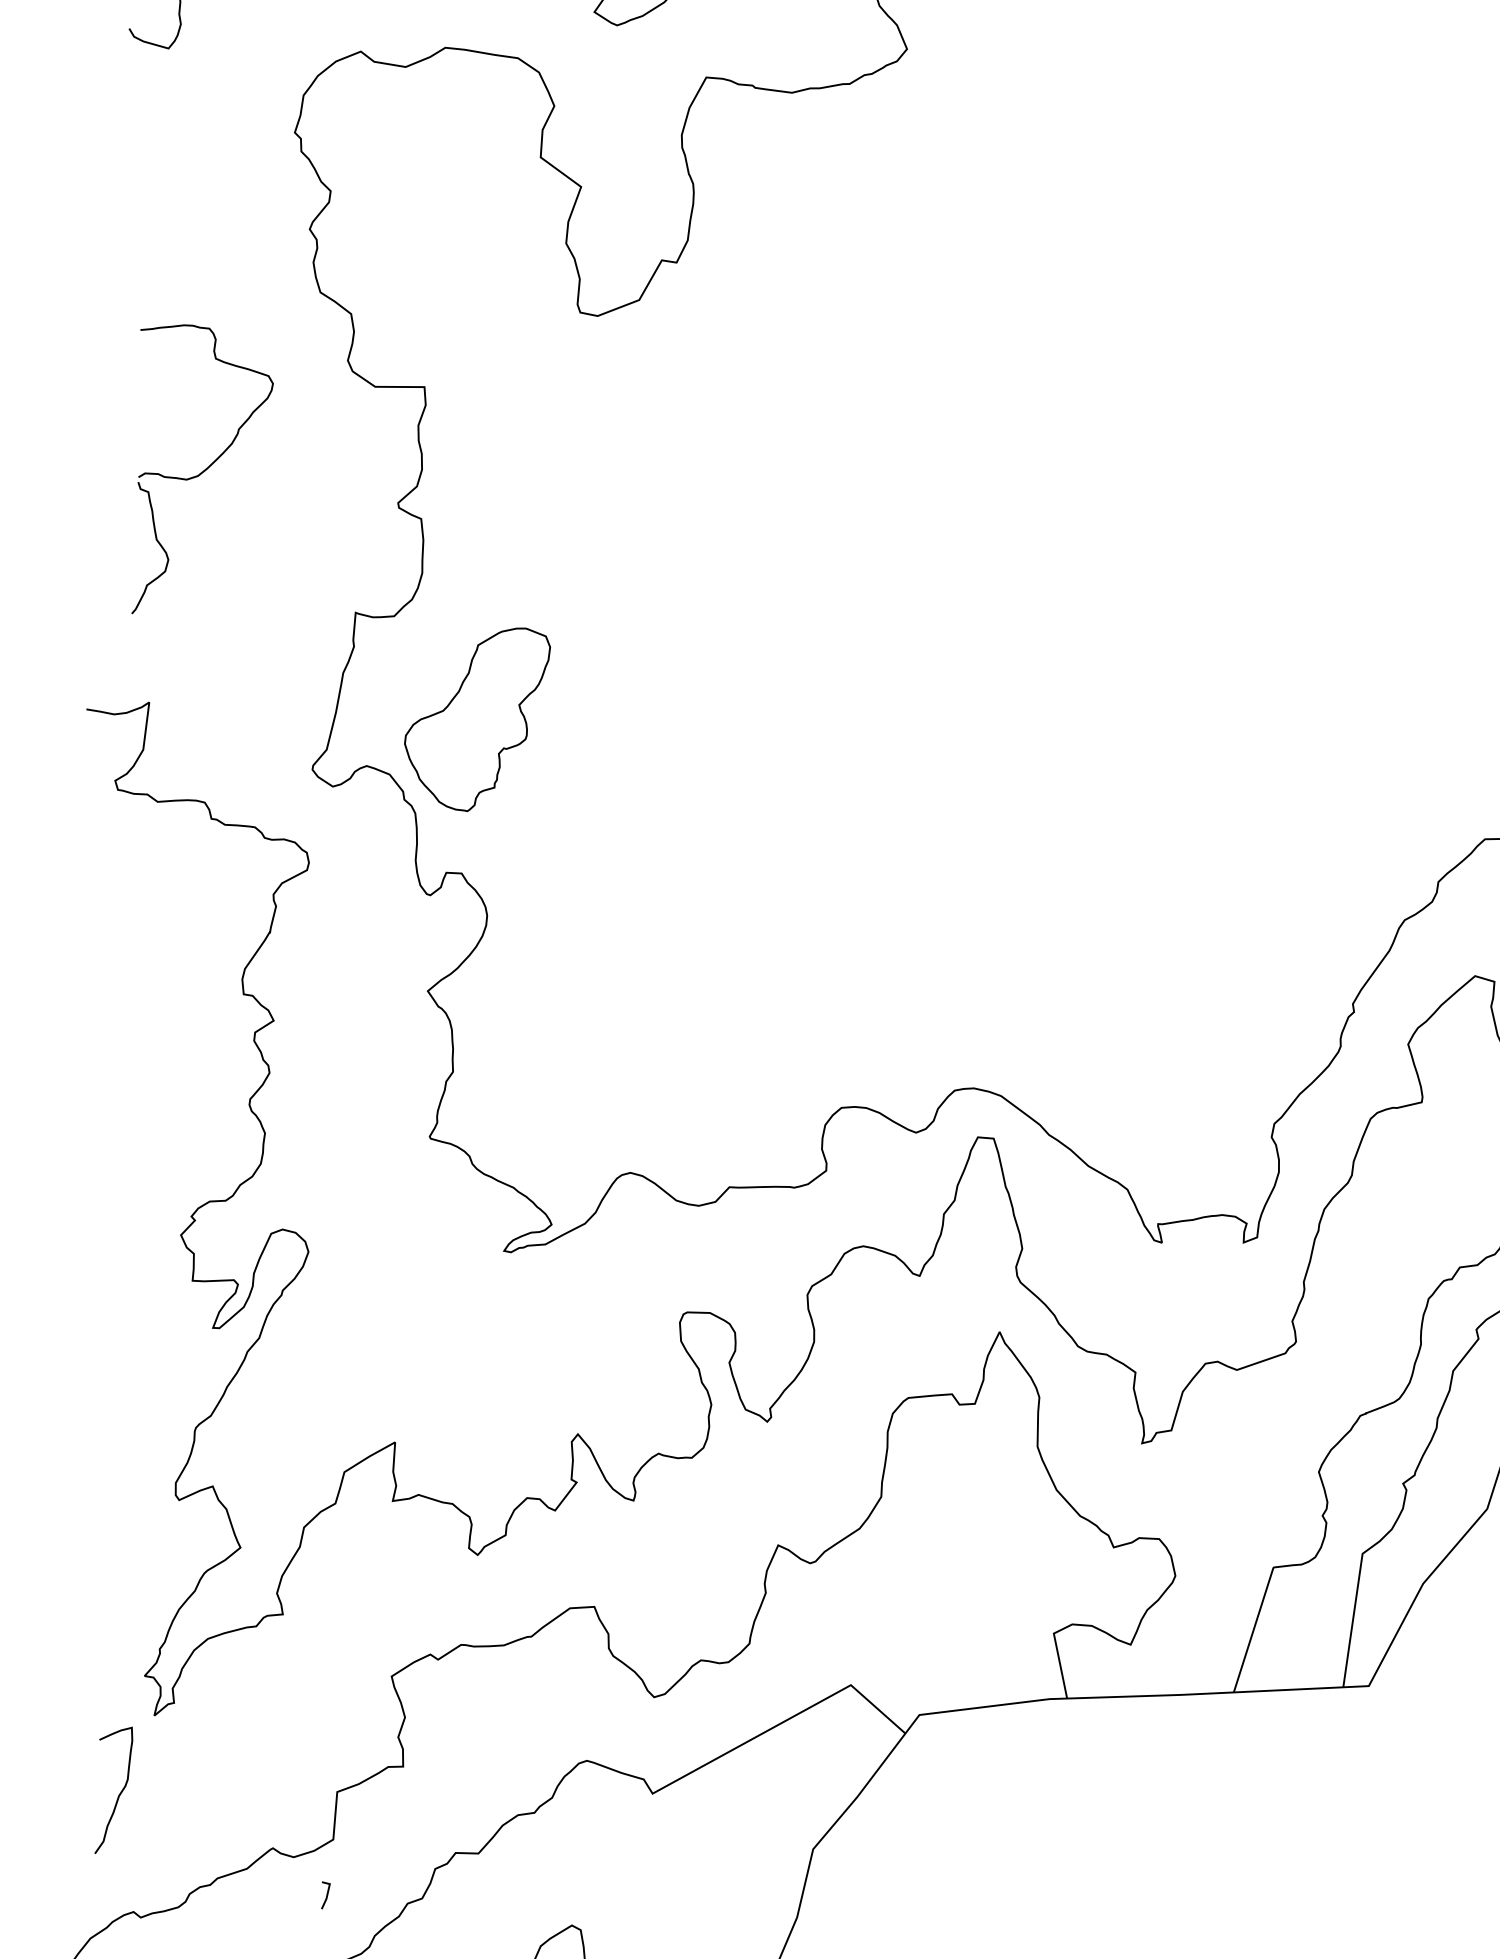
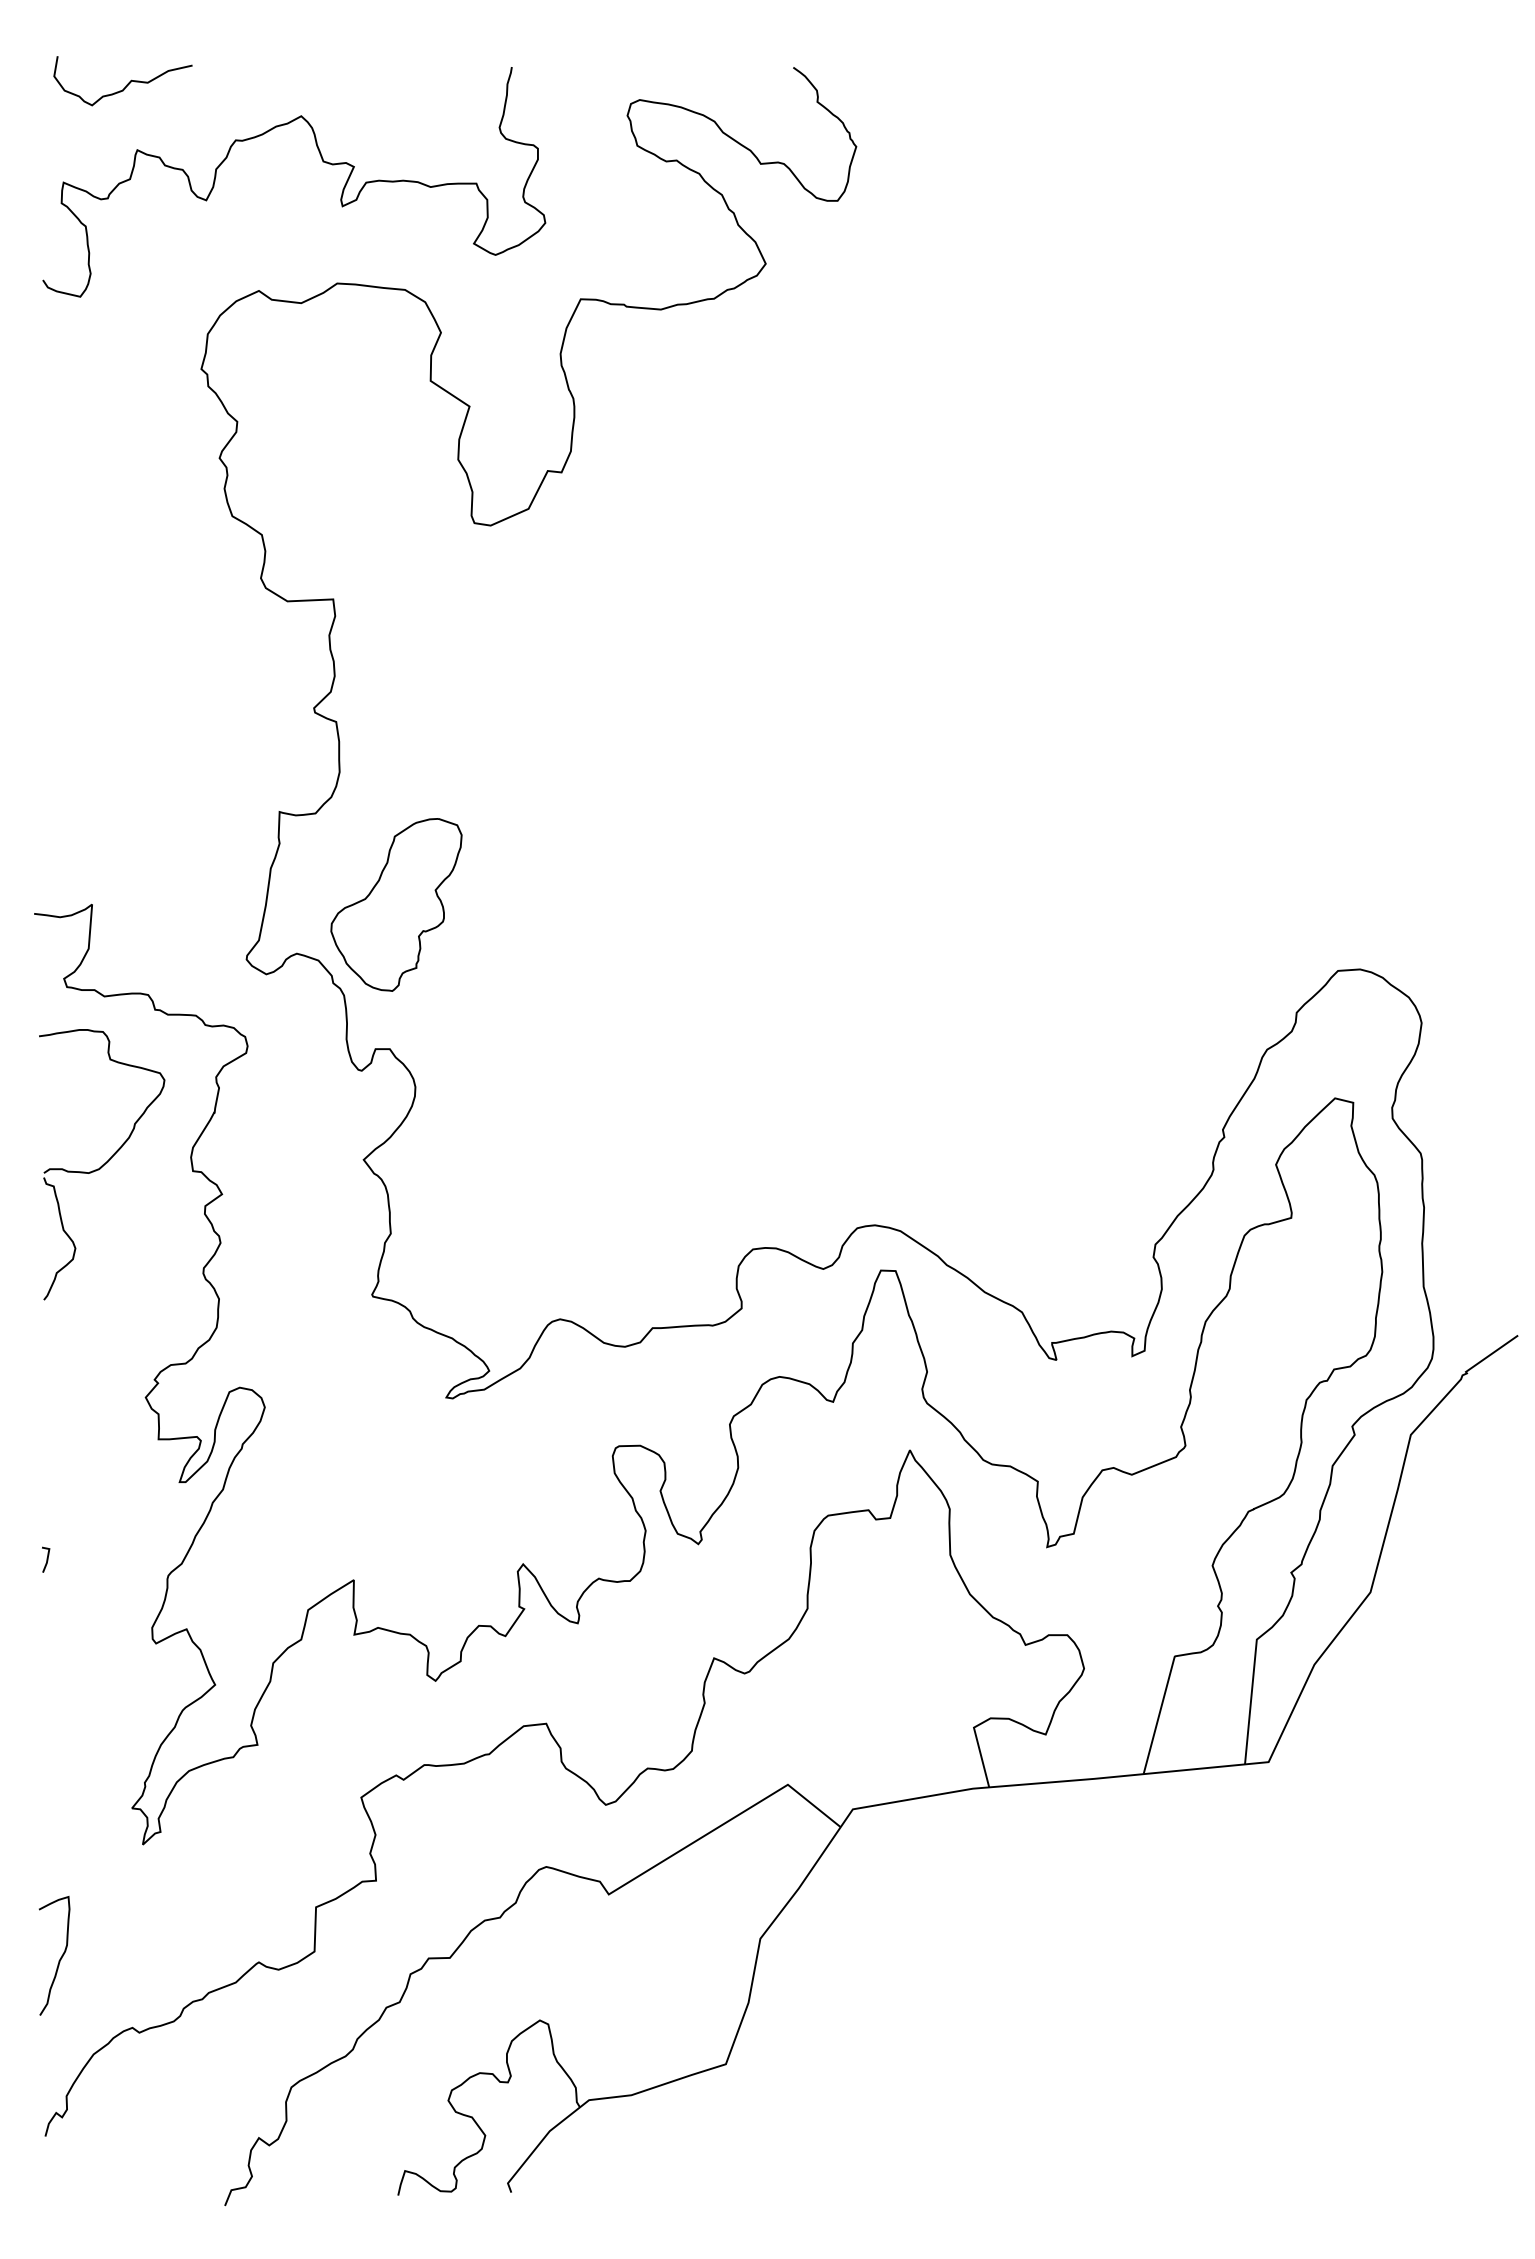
part: (201, 471) -> (102, 1164), moved
curve: (120, 1792) -> (60, 1957), moved
line: (326, 1895) -> (46, 1559), moved

